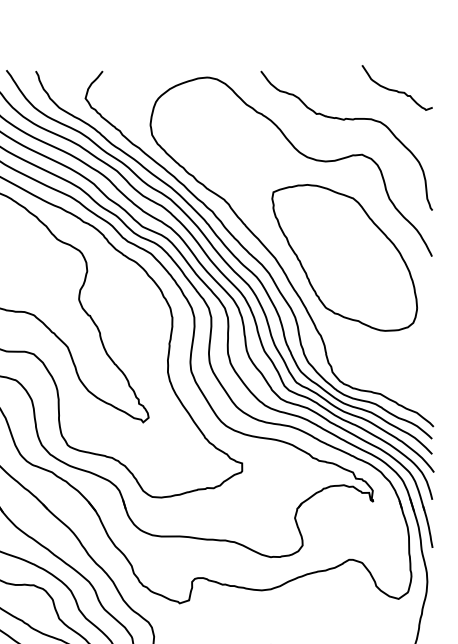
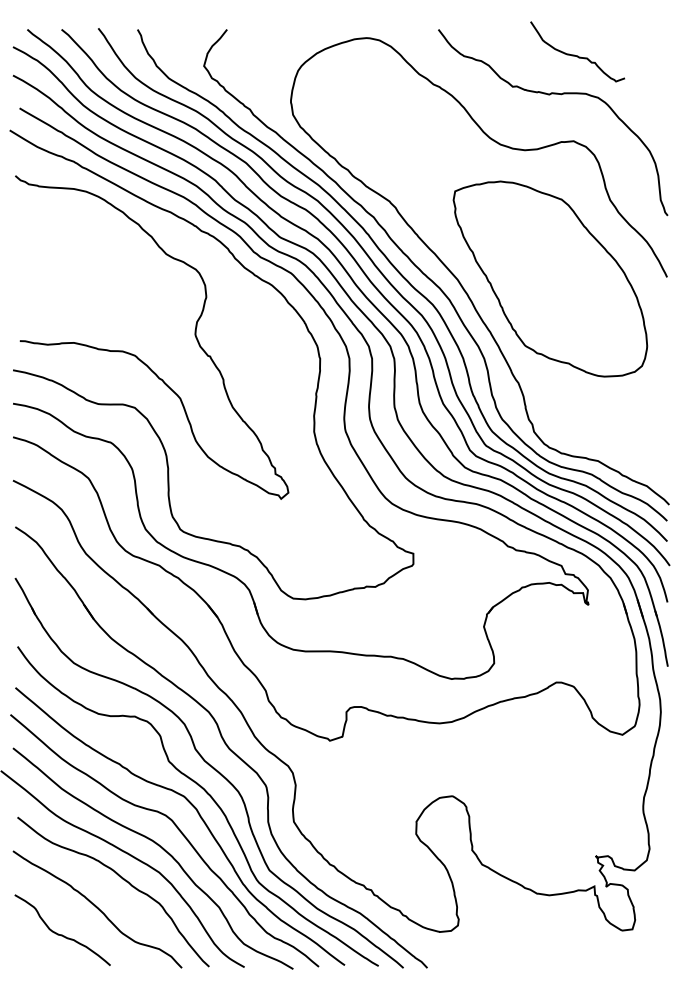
curve: (397, 90) -> (577, 55), moved

